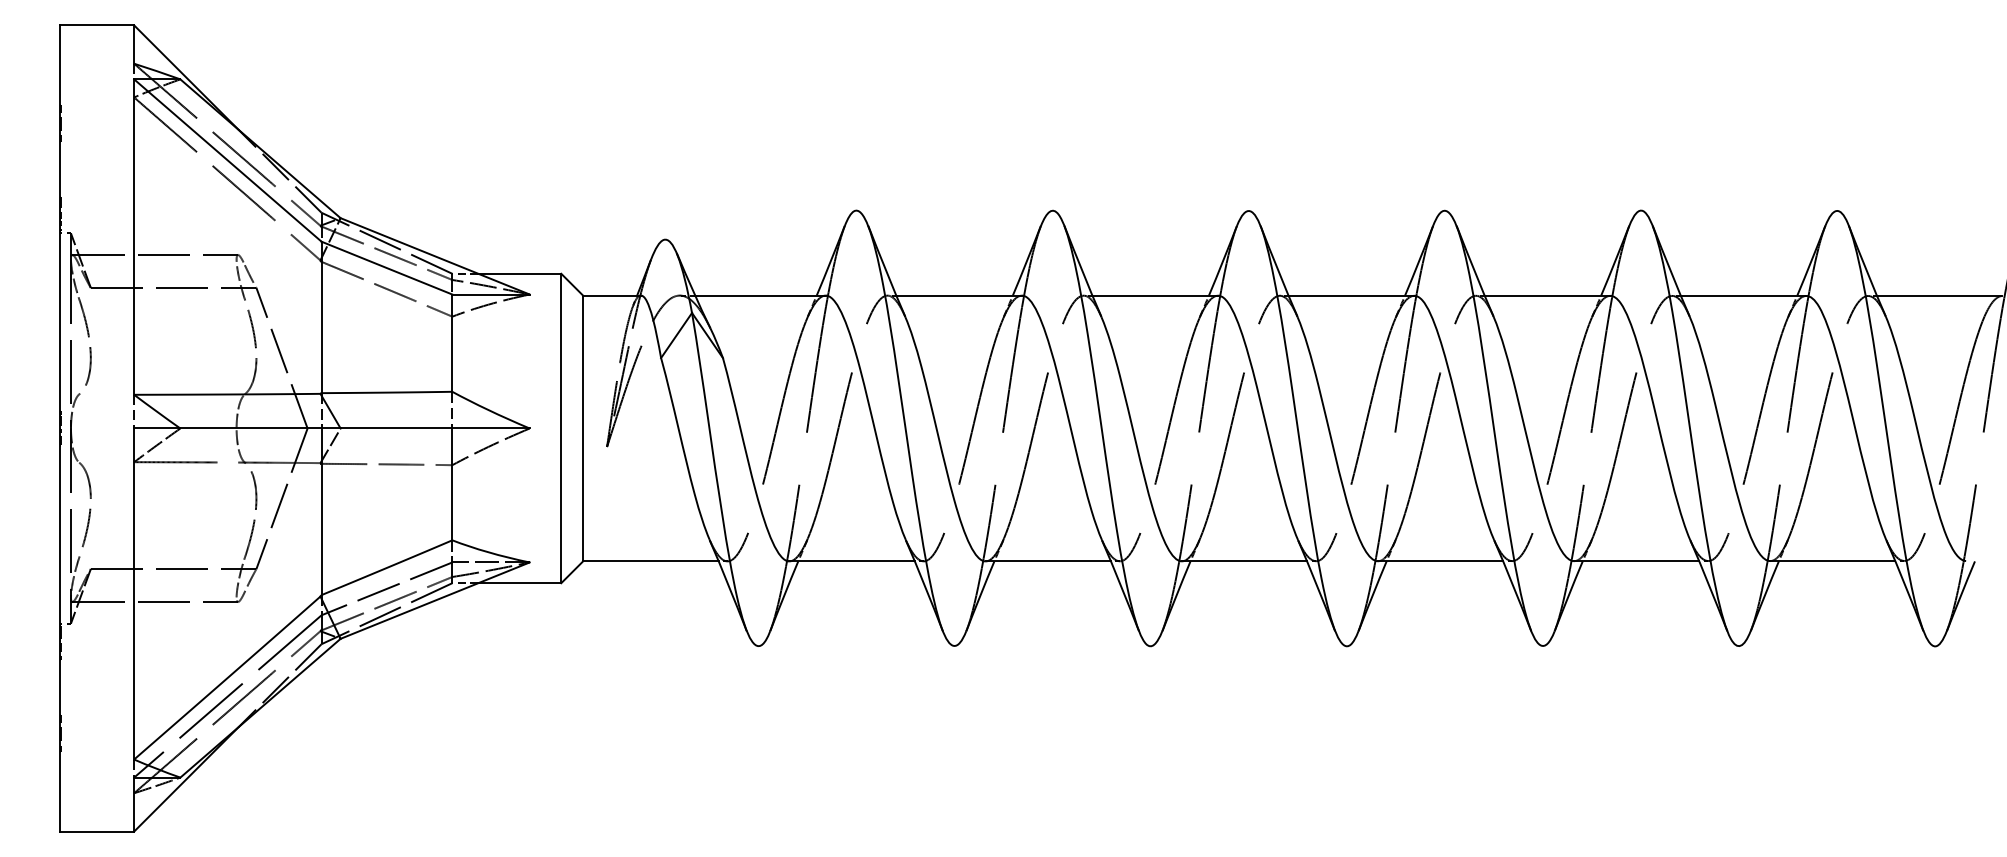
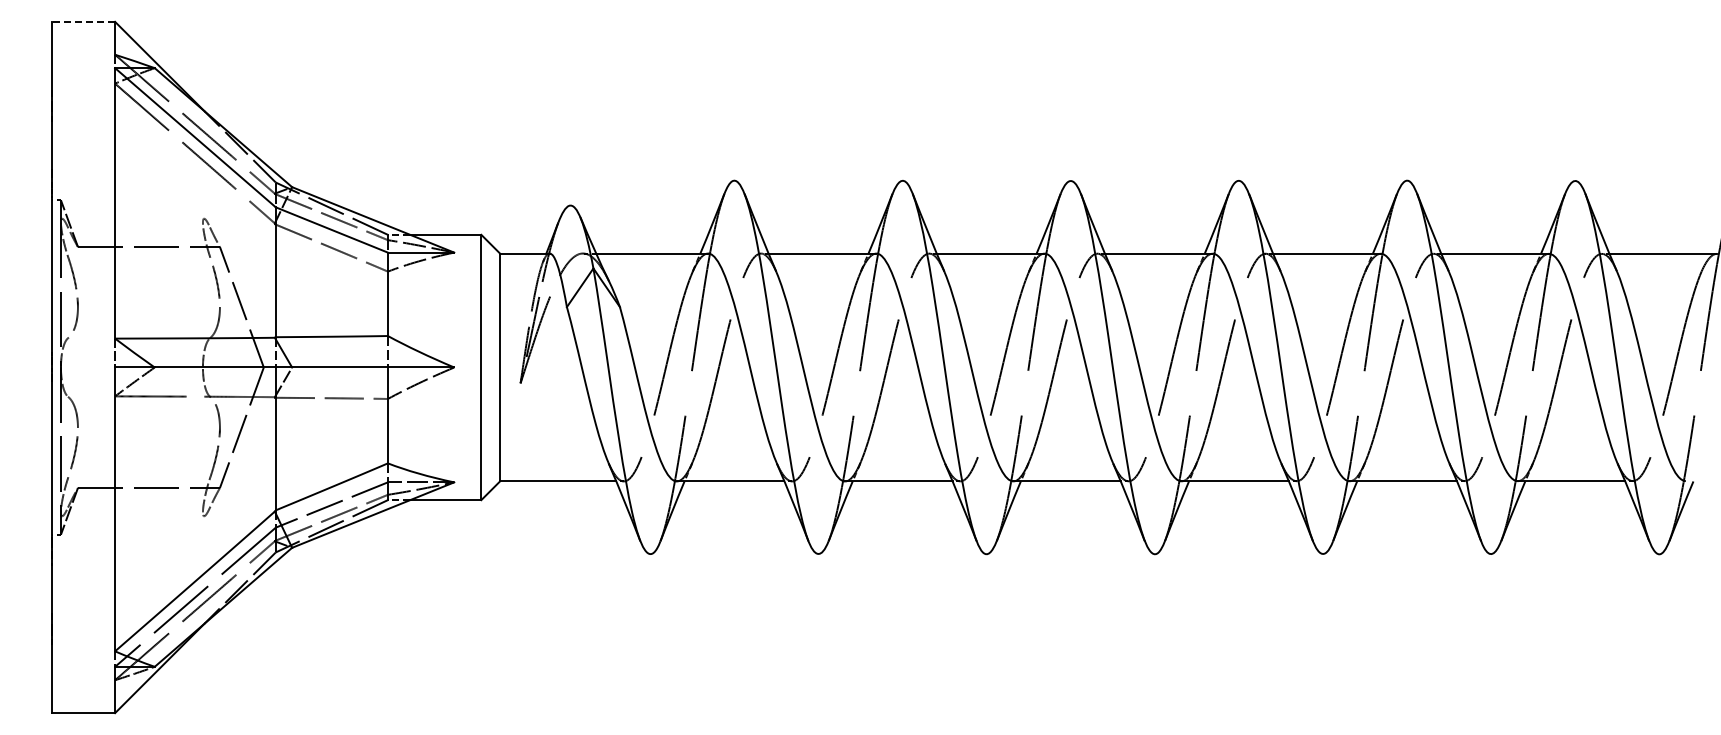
line: (97, 24) -> (83, 21), solid -> dashed
line: (155, 254) -> (133, 218), removed
line: (155, 602) -> (133, 516), removed

